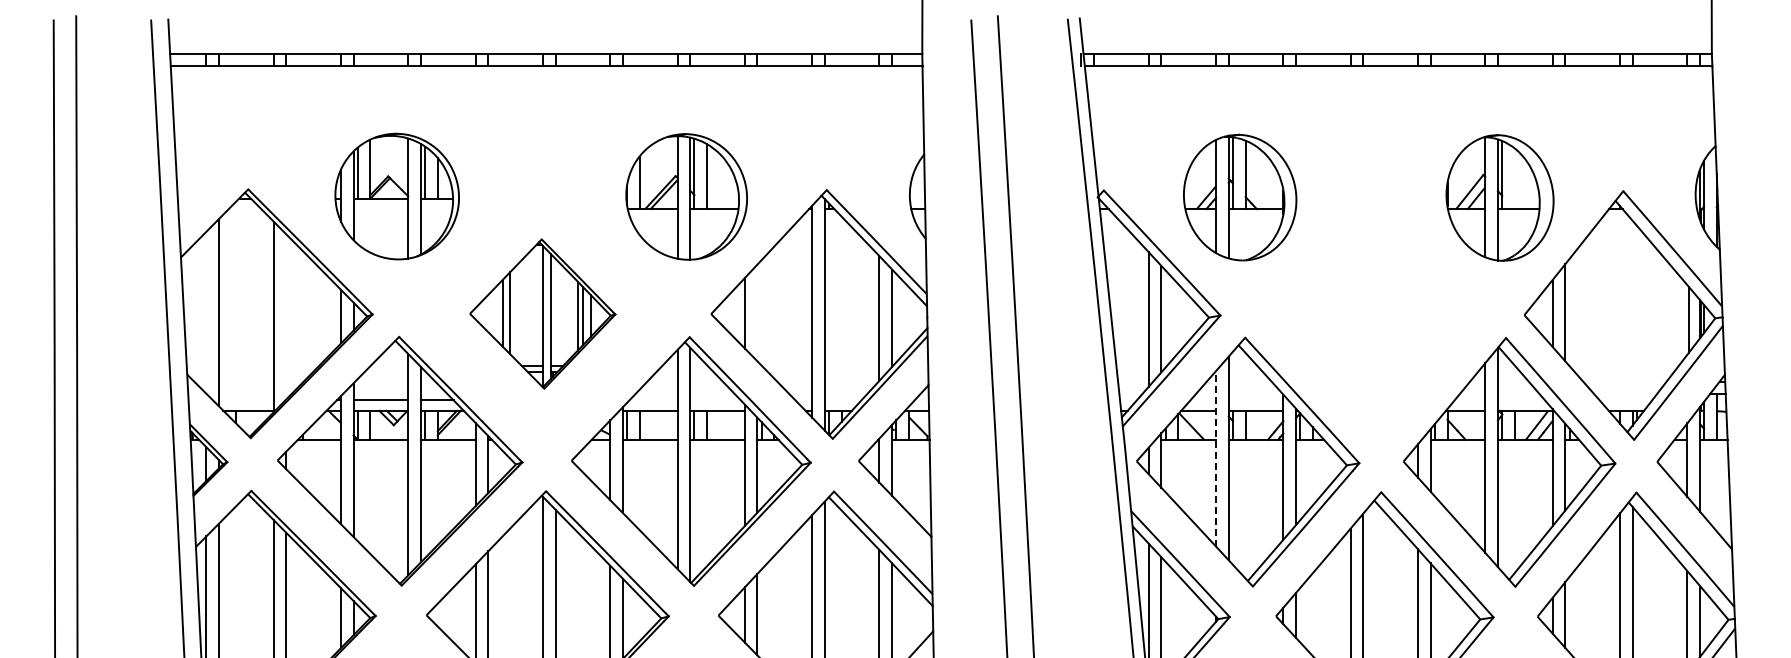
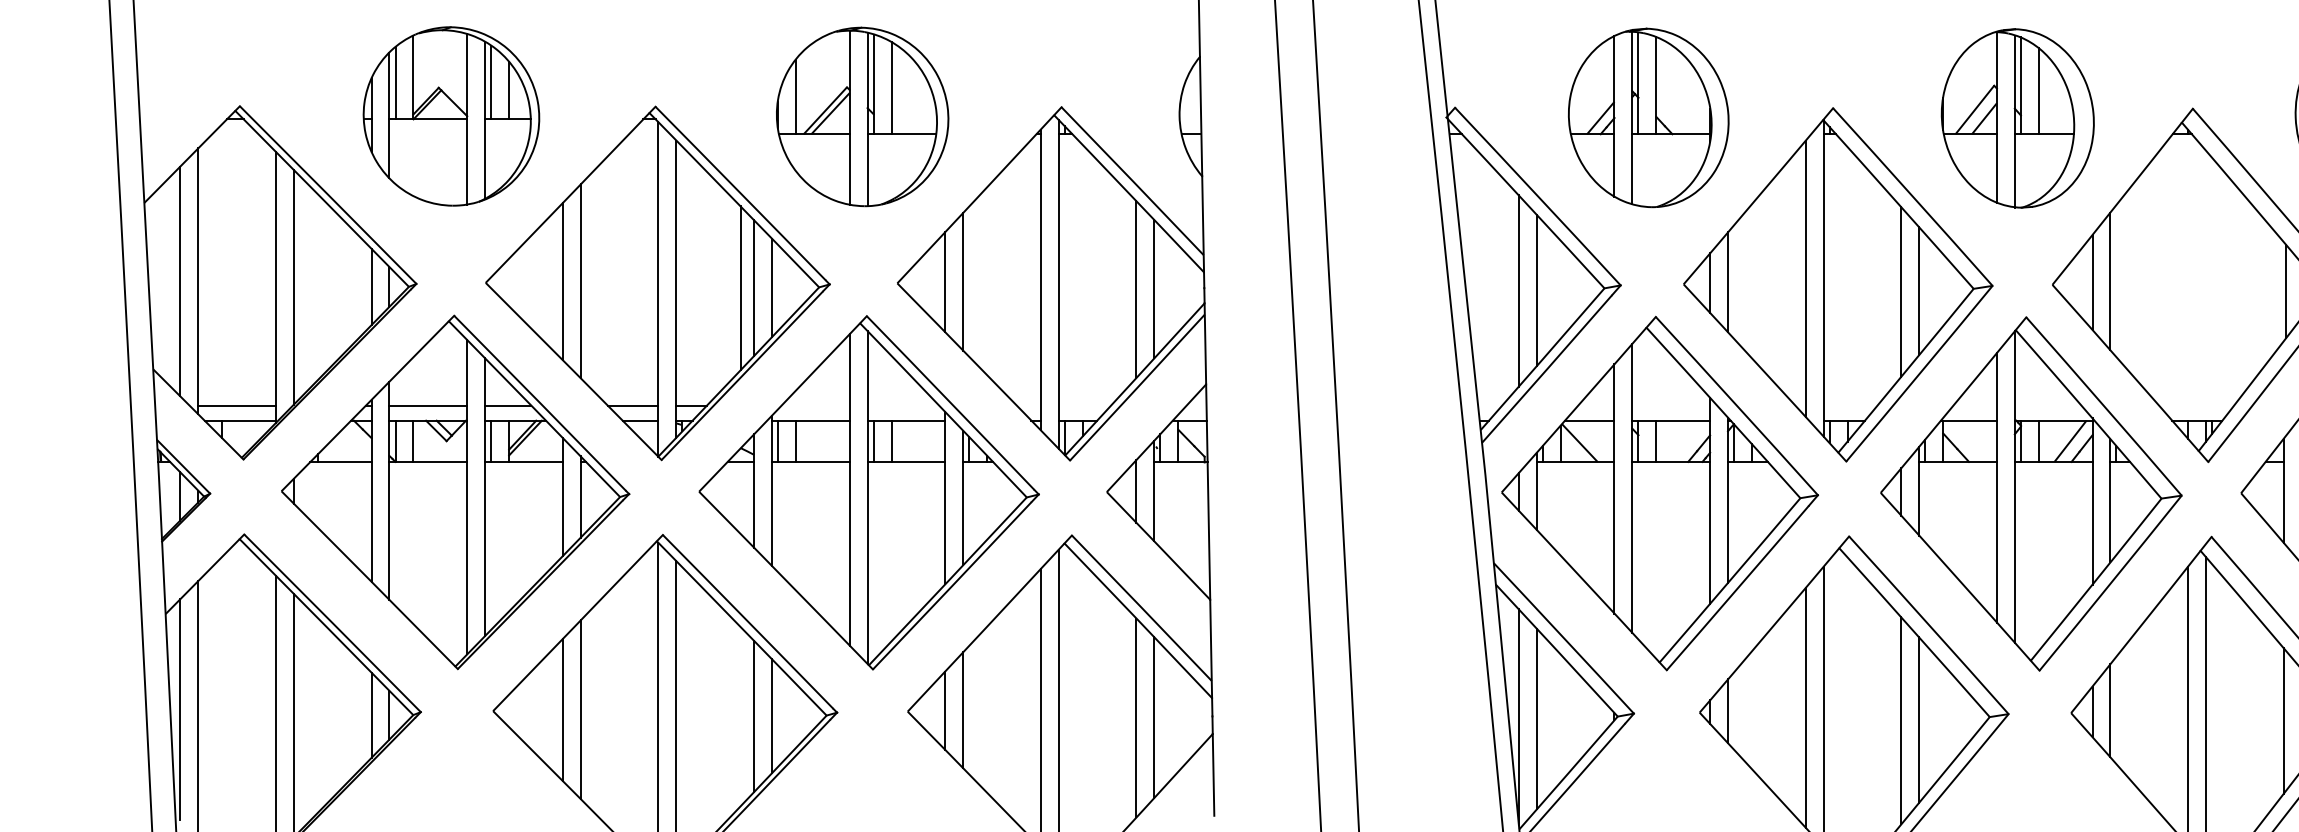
line: (1514, 178) -> (2038, 90), added
line: (206, 312) -> (180, 281), added
line: (757, 312) -> (963, 281), added
part: (542, 313) -> (657, 282), size x1.67
part: (1373, 314) -> (1838, 283), added
line: (286, 316) -> (294, 286), added
line: (245, 400) -> (235, 406), added
line: (1216, 458) -> (1615, 488), dashed -> solid

